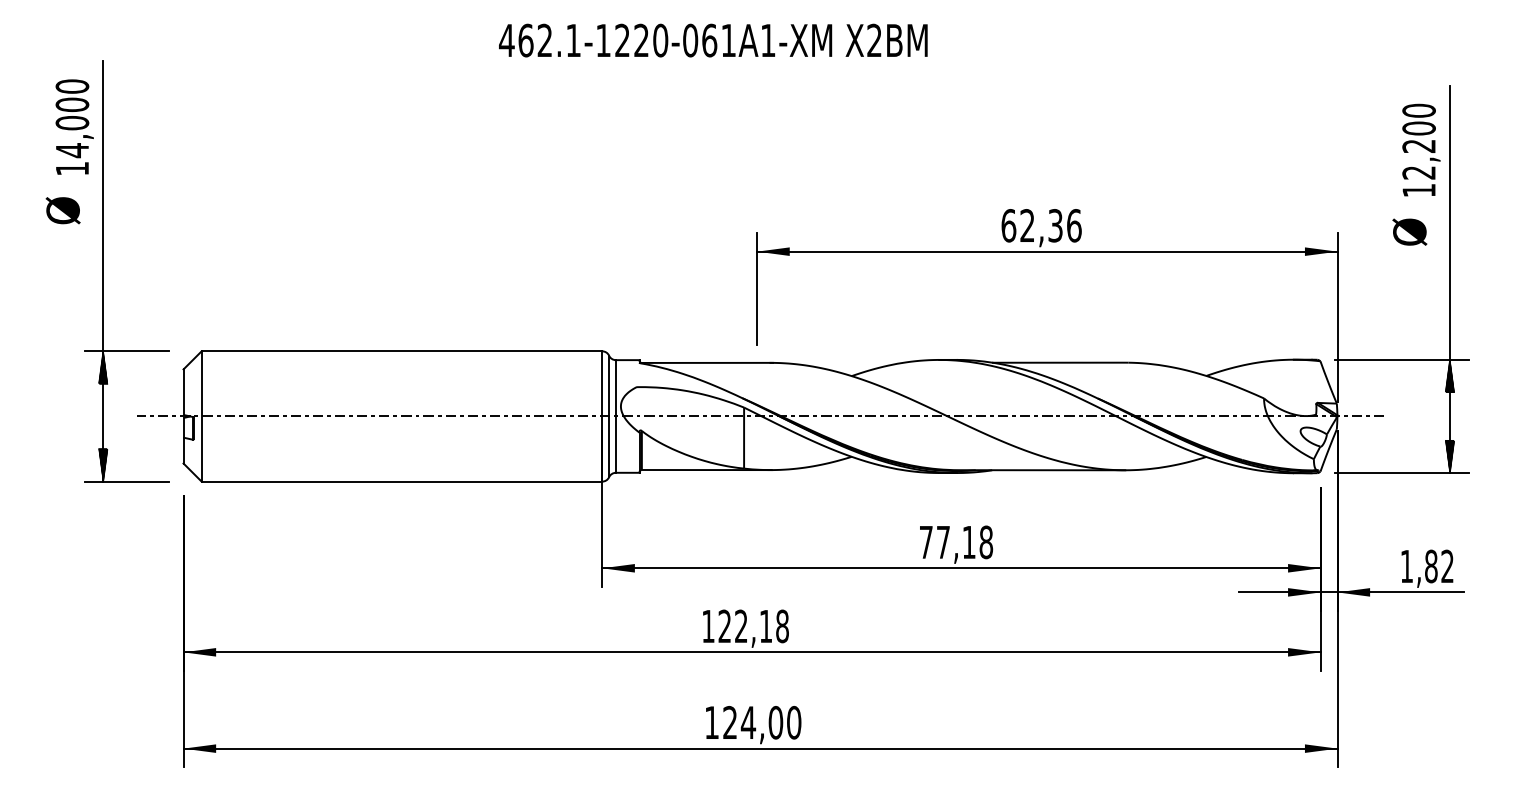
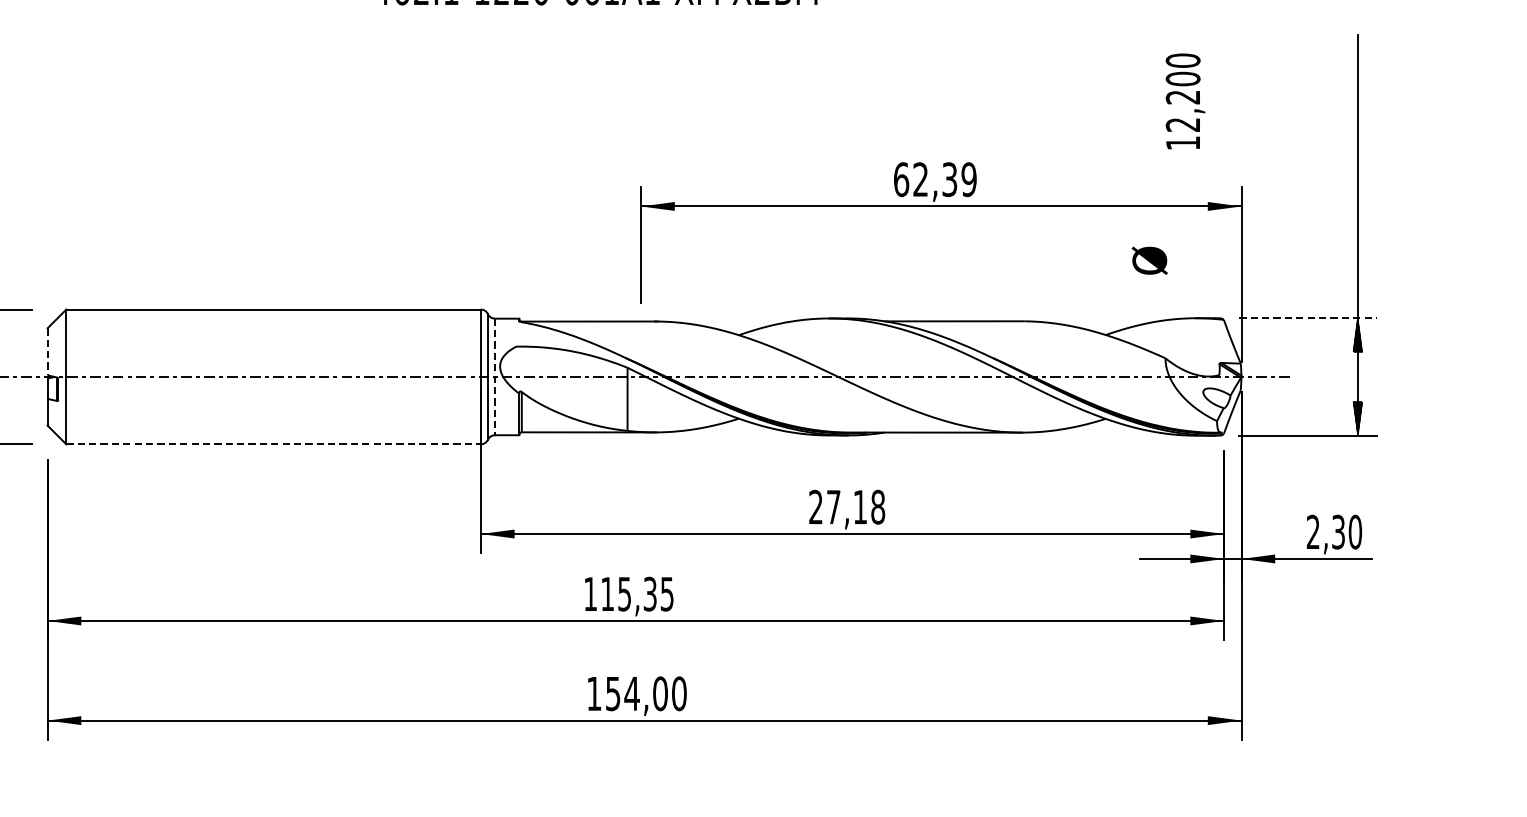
text: (1421, 149) -> (1185, 100), moved
text: (1073, 225) -> (968, 179), 62,36 -> 62,39
text: (1409, 231) -> (1149, 260), moved
line: (1401, 359) -> (1307, 318), solid -> dashed
line: (183, 392) -> (47, 352), solid -> dashed
line: (615, 416) -> (494, 376), solid -> dashed
line: (402, 481) -> (274, 444), solid -> dashed
text: (925, 541) -> (815, 506), 77,18 -> 27,18
text: (1427, 566) -> (1334, 532), 1,82 -> 2,30
text: (753, 626) -> (637, 594), 122,18 -> 115,35
text: (729, 722) -> (612, 693), 124,00 -> 154,00

